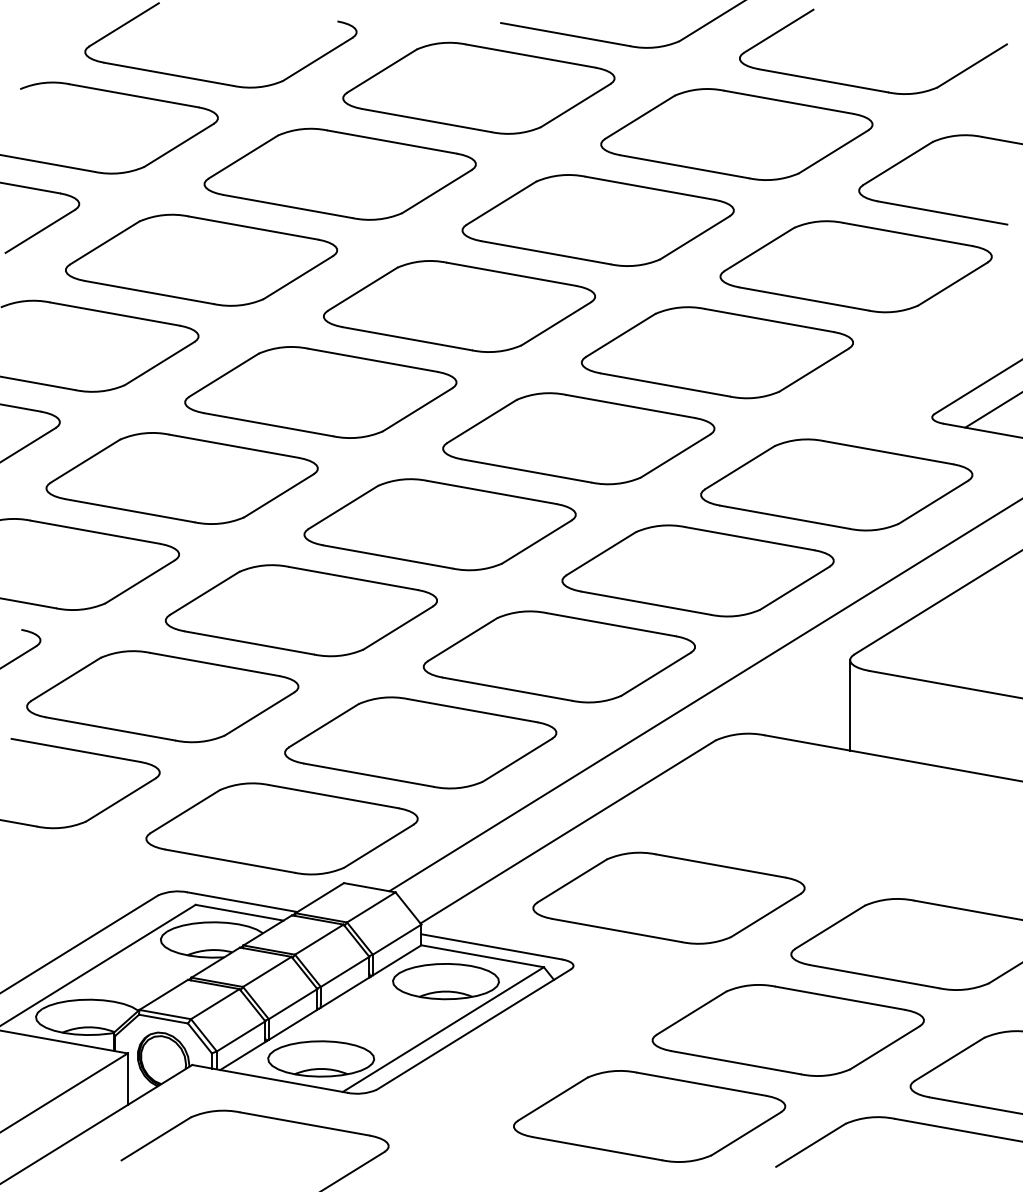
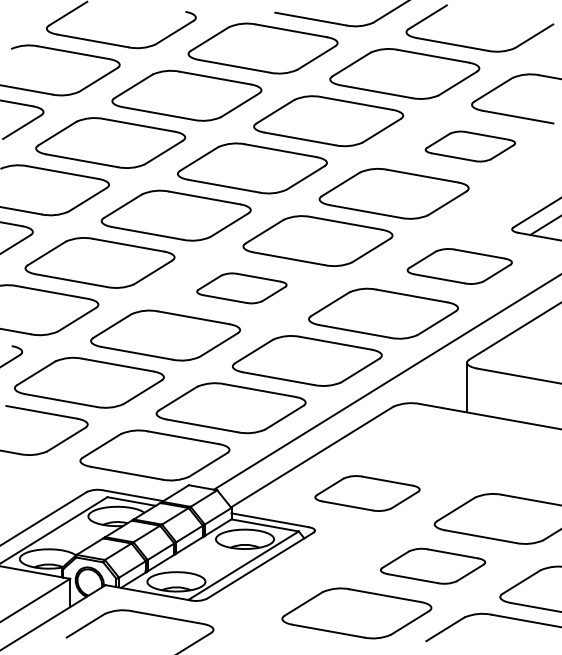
part: (856, 266) -> (470, 146), size x0.6
part: (836, 484) -> (459, 266), size x0.7
part: (439, 525) -> (241, 288), size x0.6
part: (668, 898) -> (367, 493), size x0.7
part: (787, 1031) -> (432, 566), size x0.7

